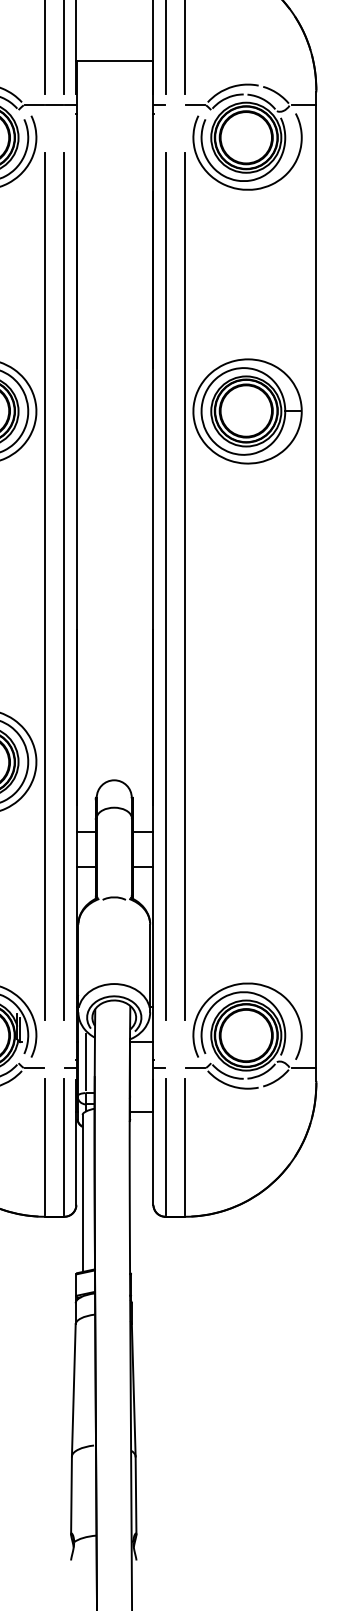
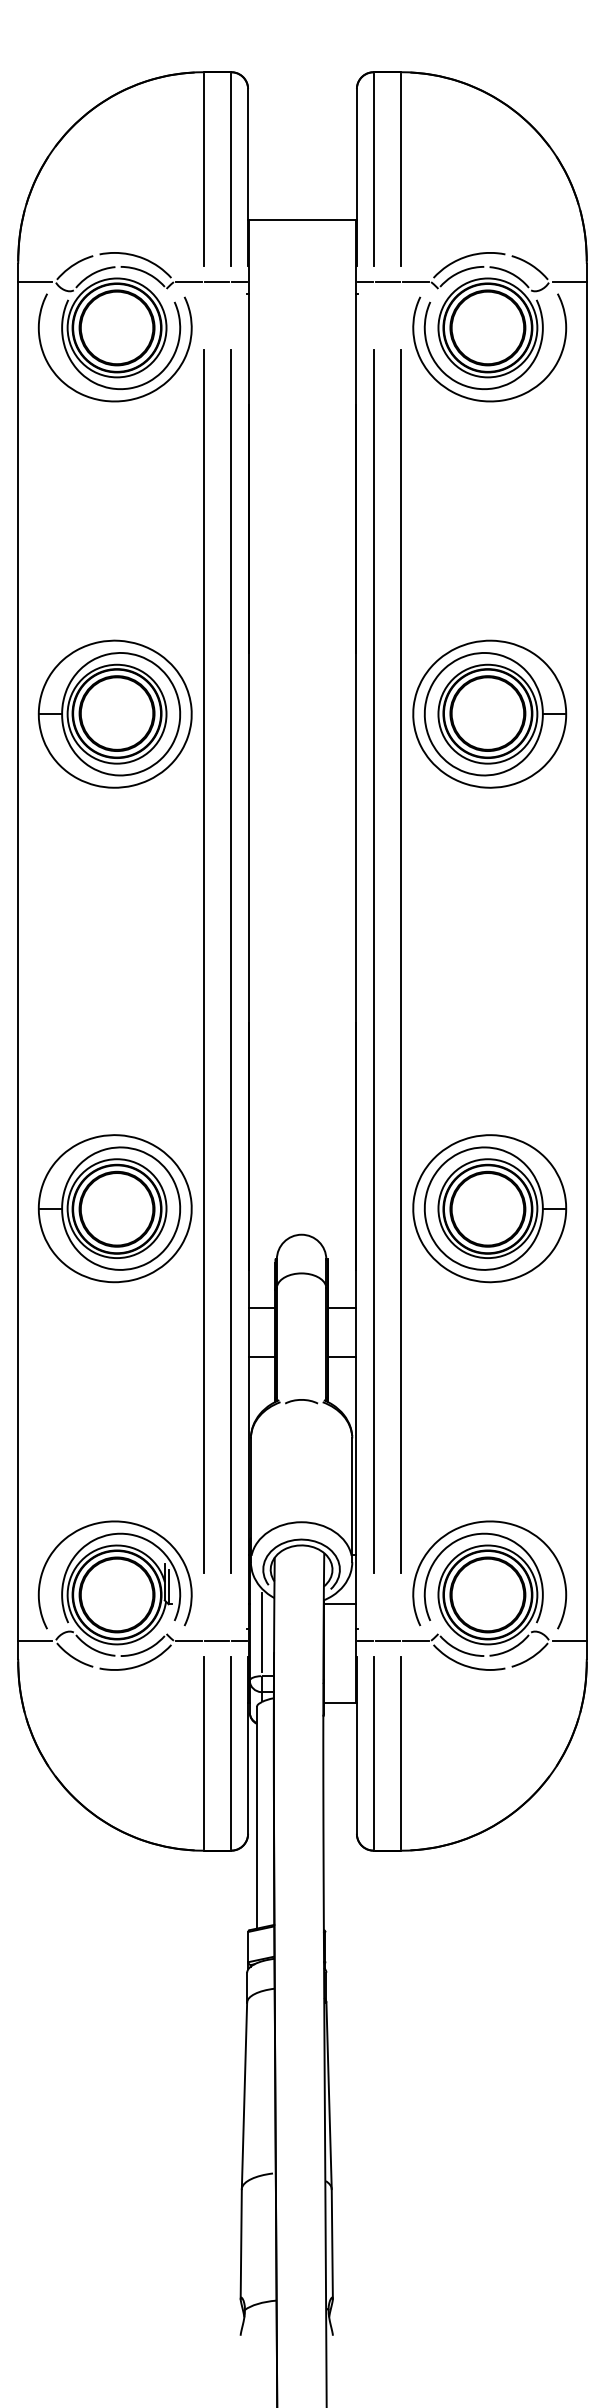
line: (175, 104) -> (387, 281), added
part: (247, 761) -> (489, 1208), added
line: (53, 1068) -> (216, 1641), added
line: (175, 1068) -> (387, 1641), added

